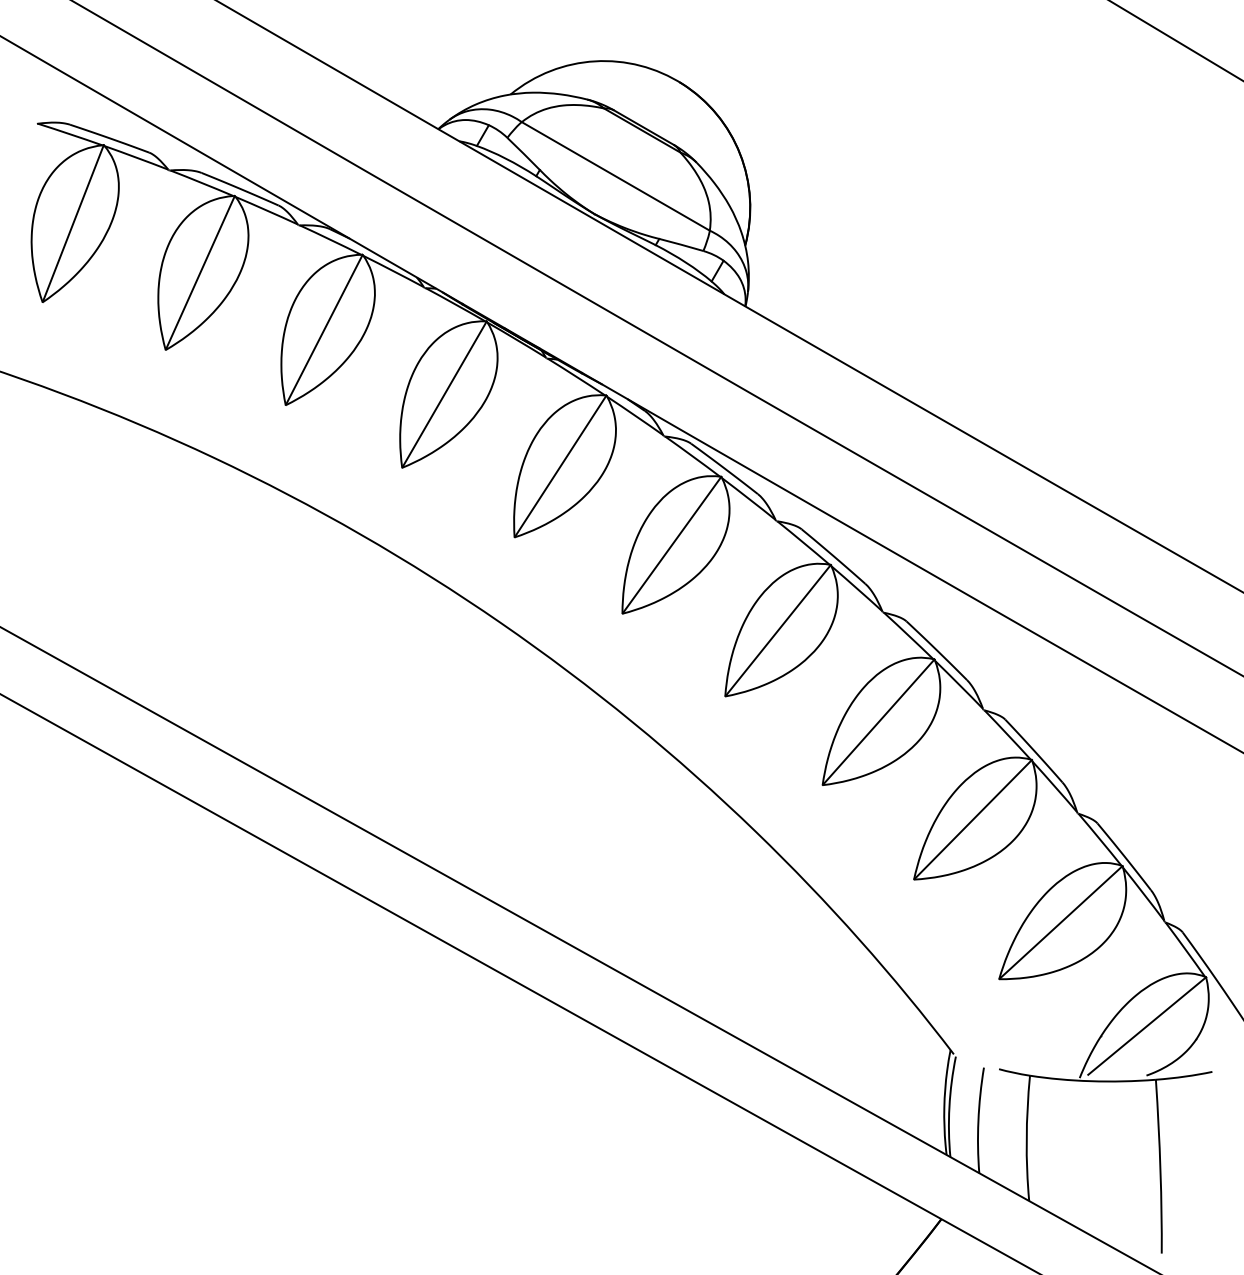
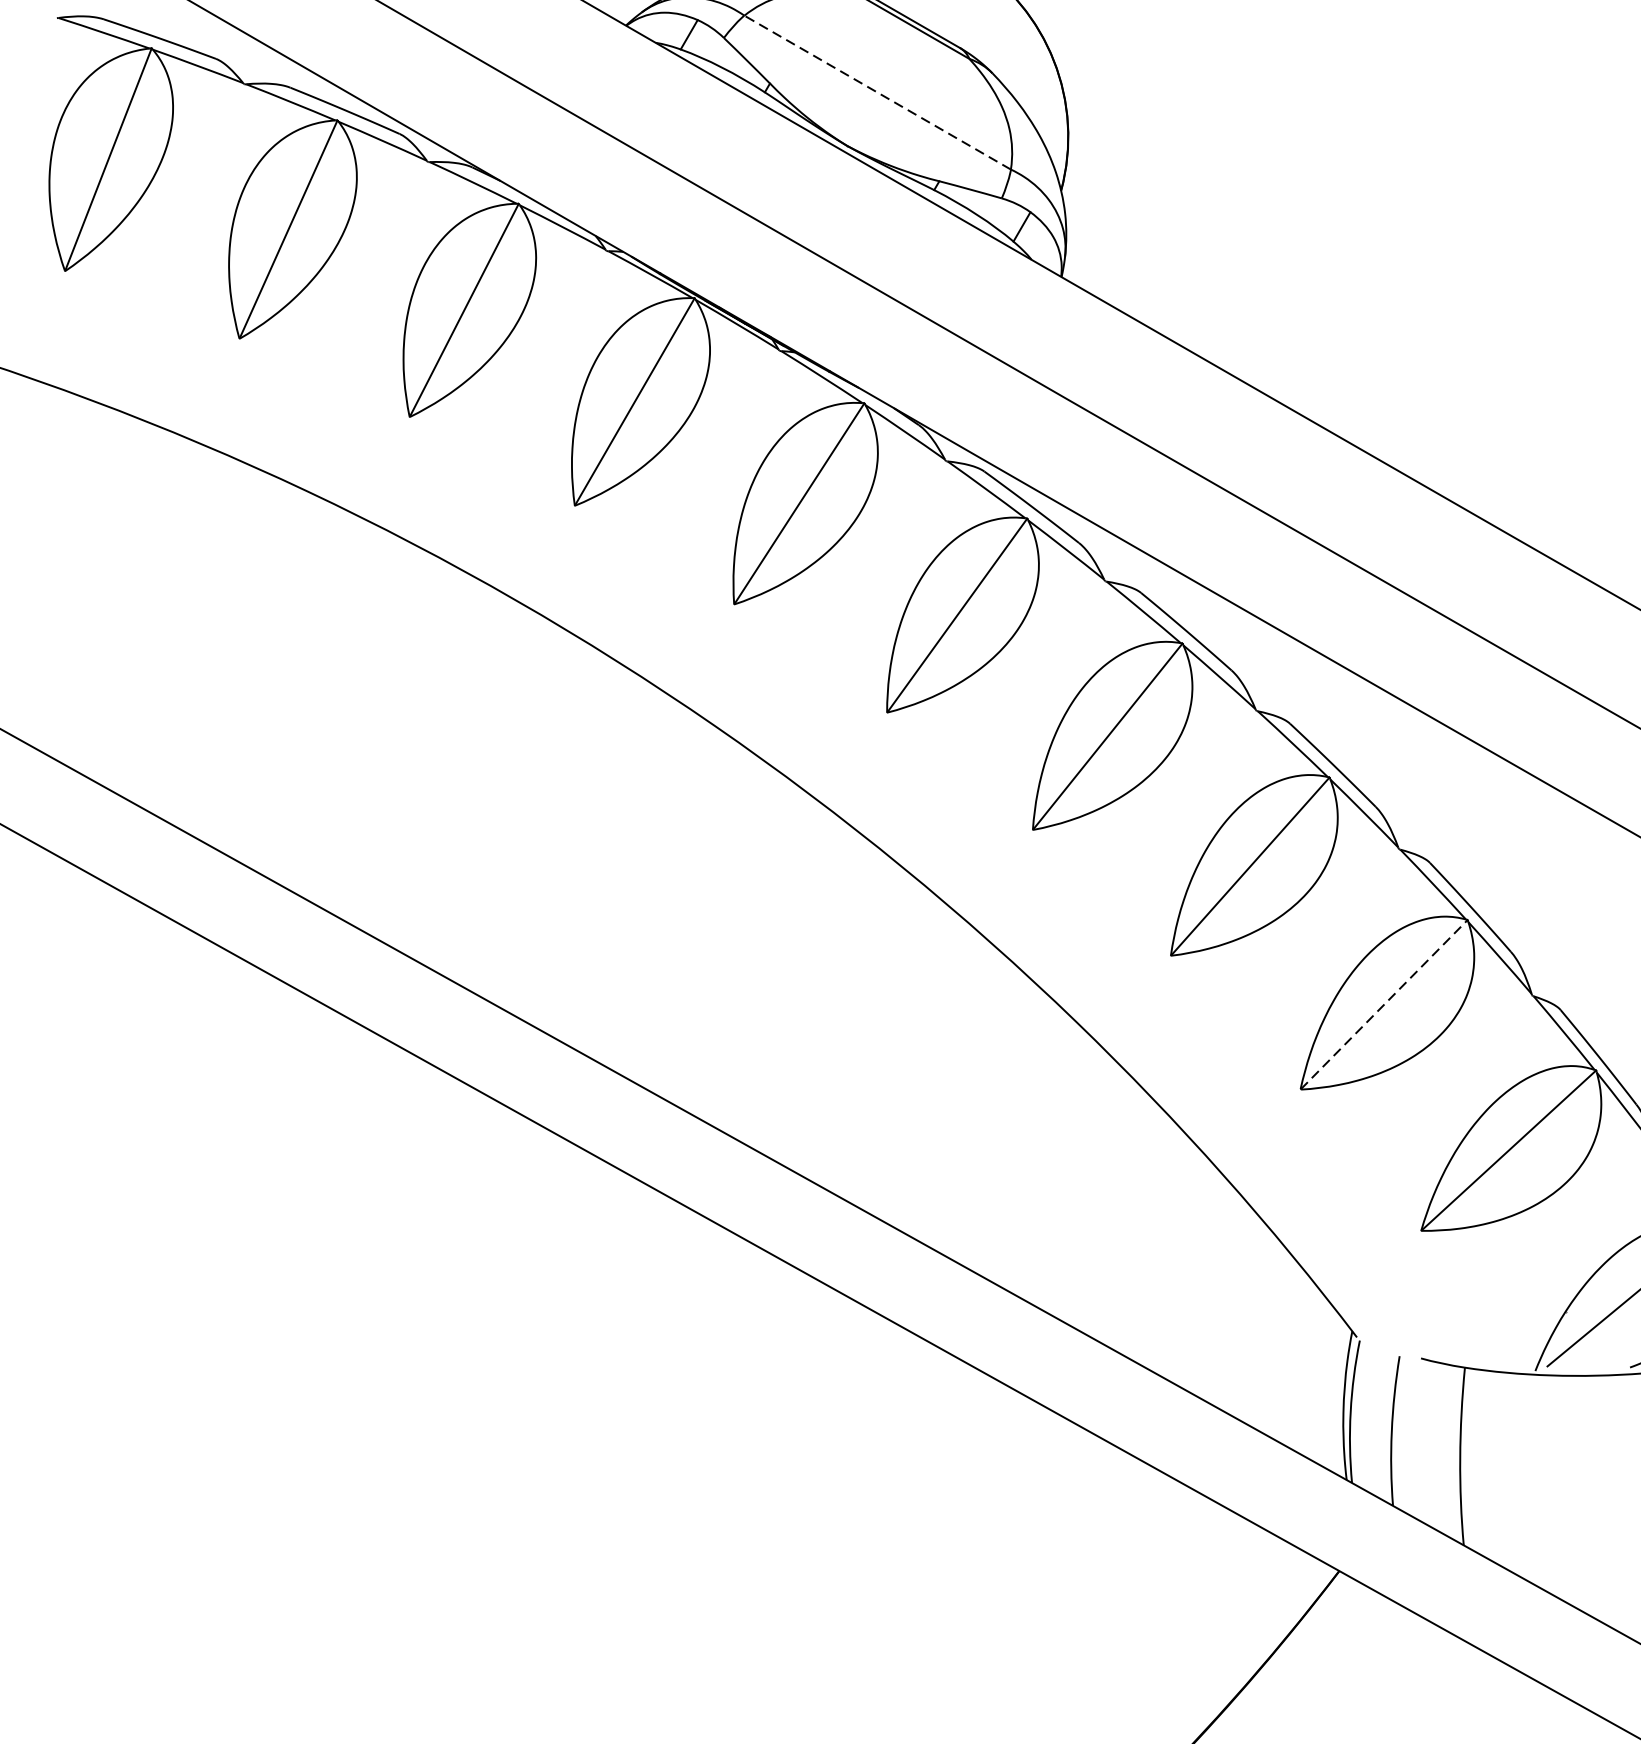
line: (615, 176) -> (877, 92), solid -> dashed
line: (973, 819) -> (1384, 1004), solid -> dashed

